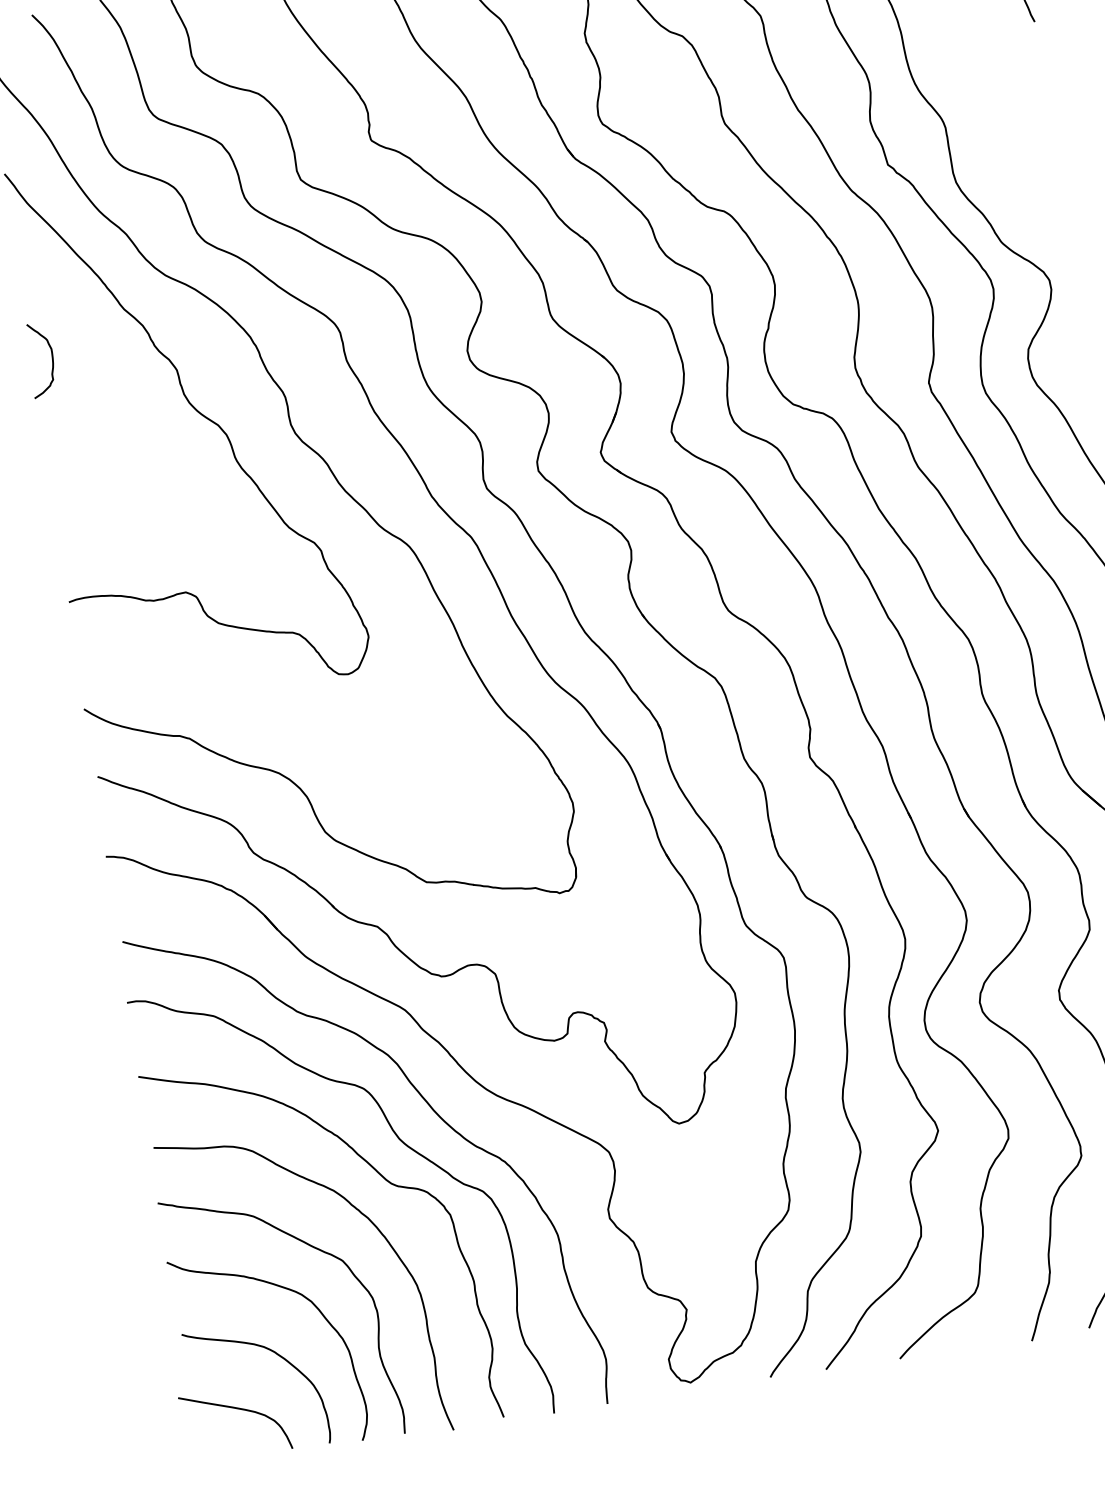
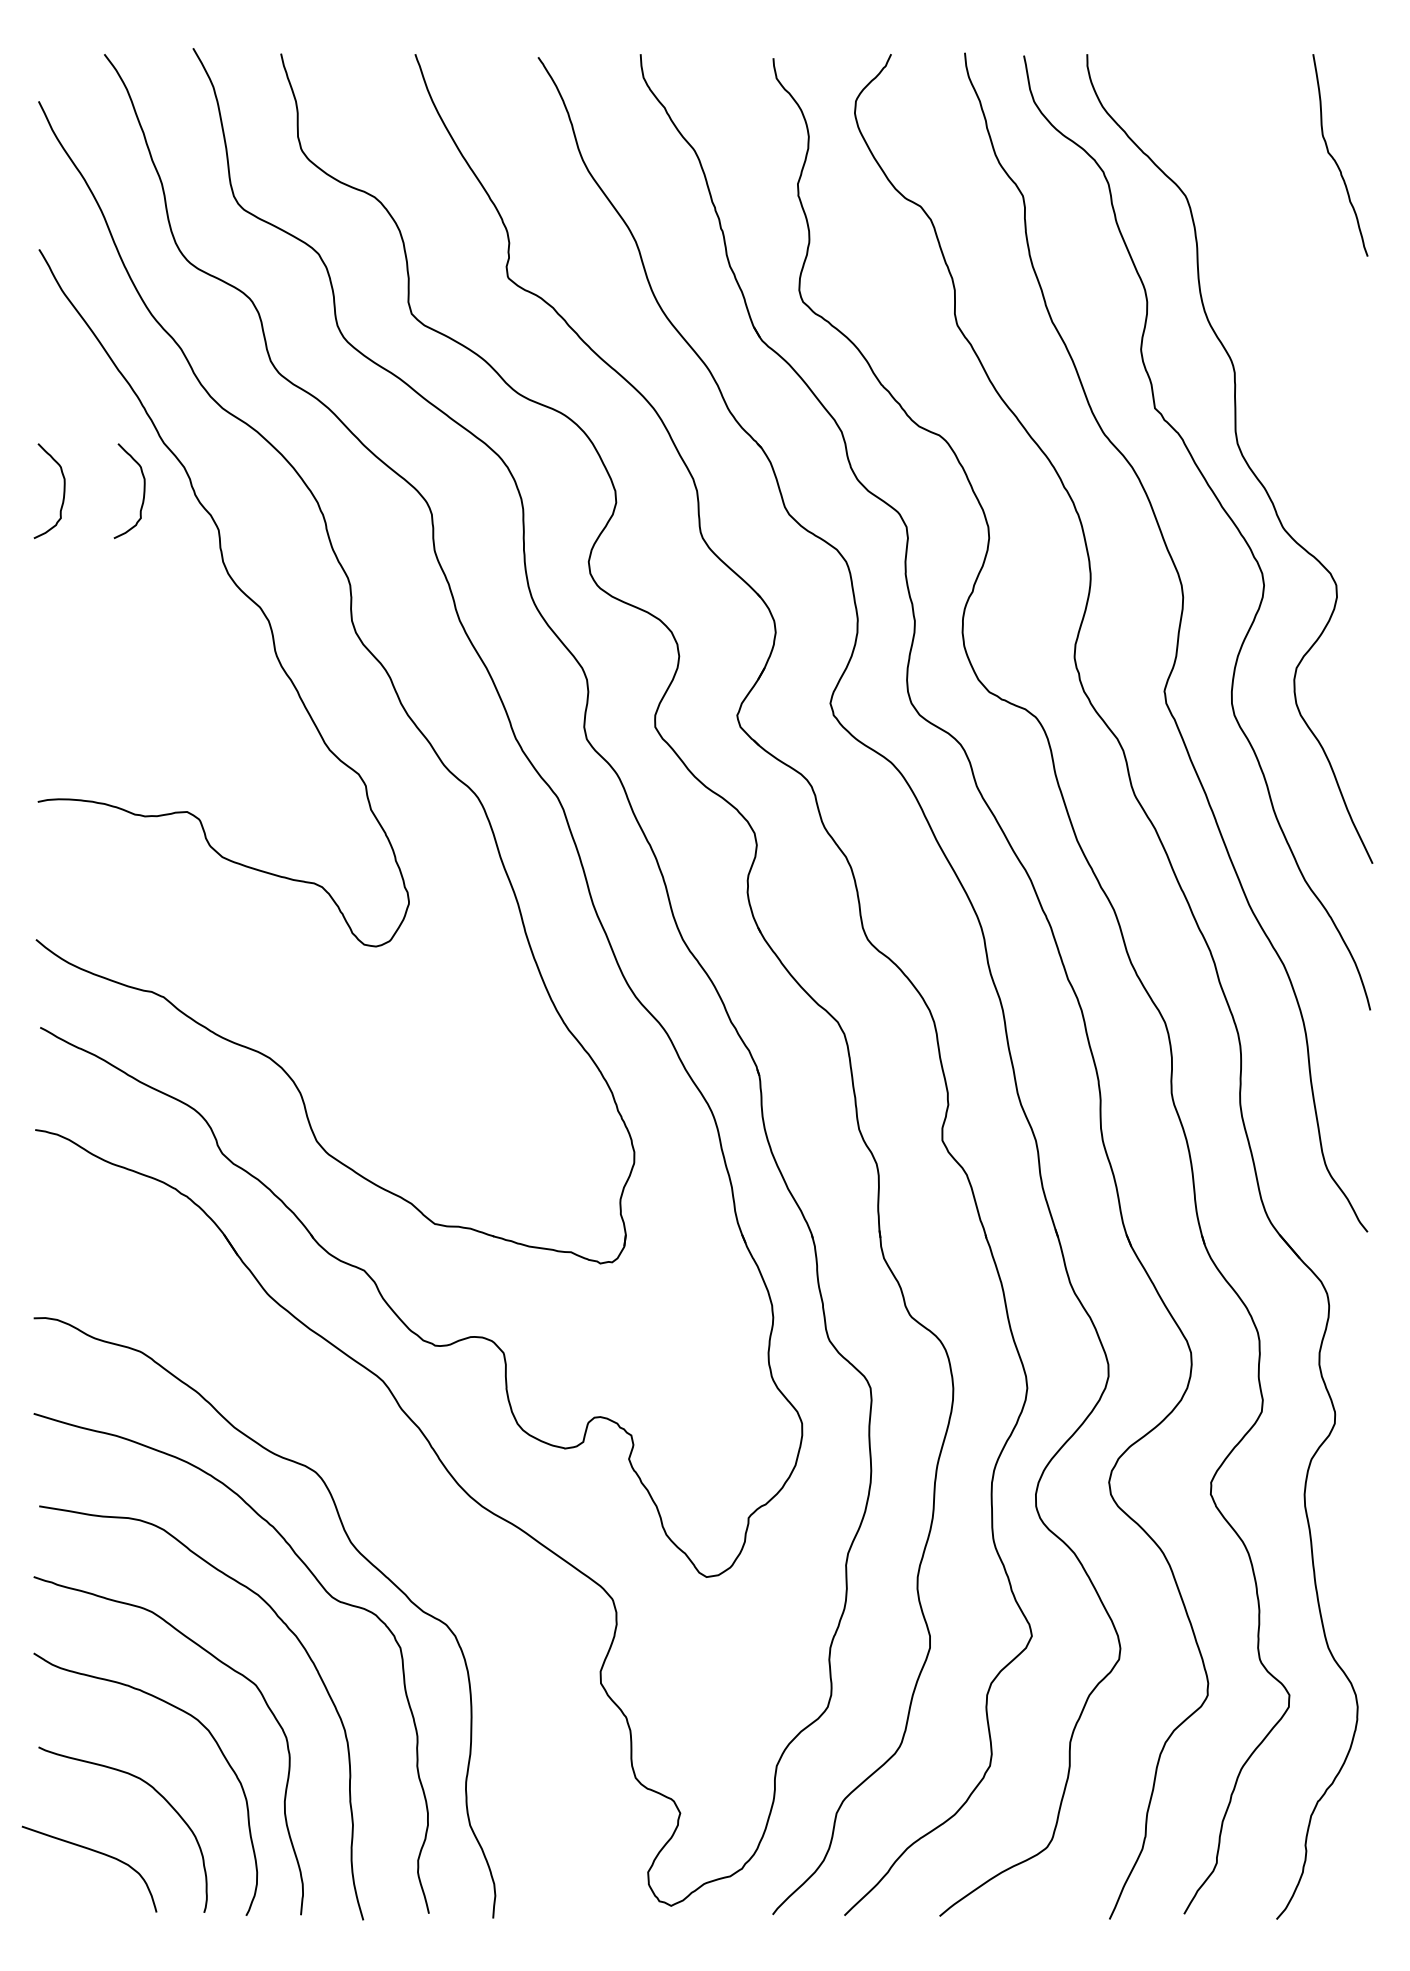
curve: (114, 349) -> (143, 491), added
curve: (432, 1110) -> (398, 1513), removed

